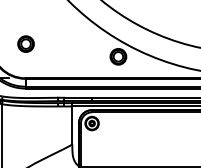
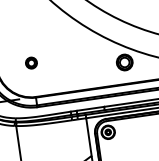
part: (25, 43) -> (30, 62), size x0.7

